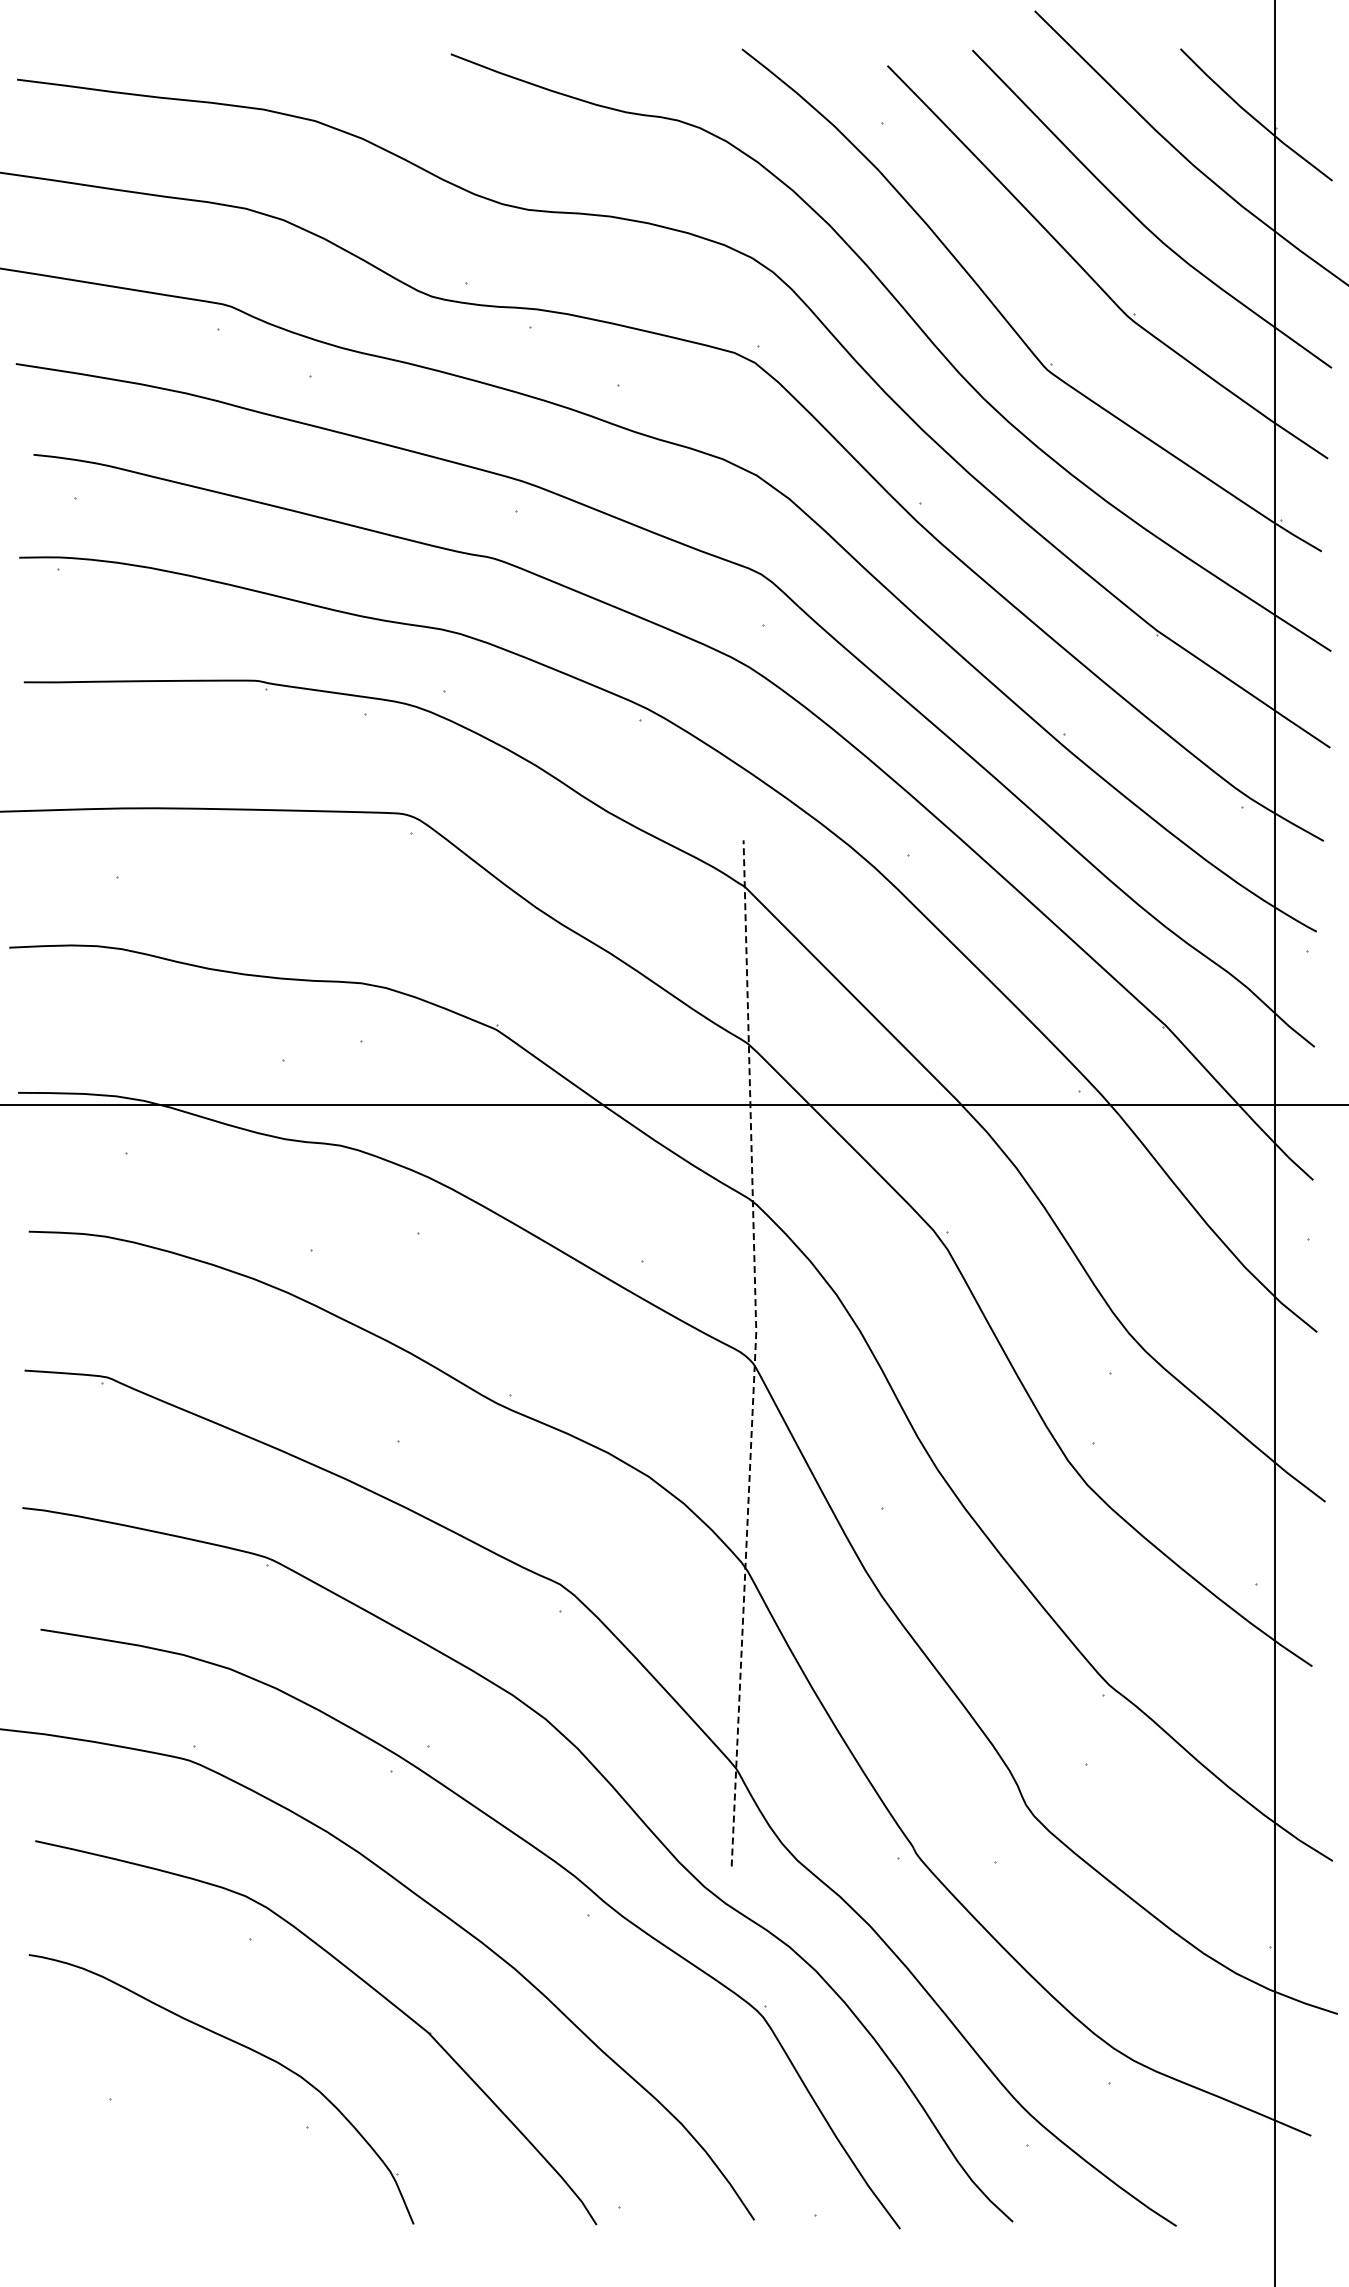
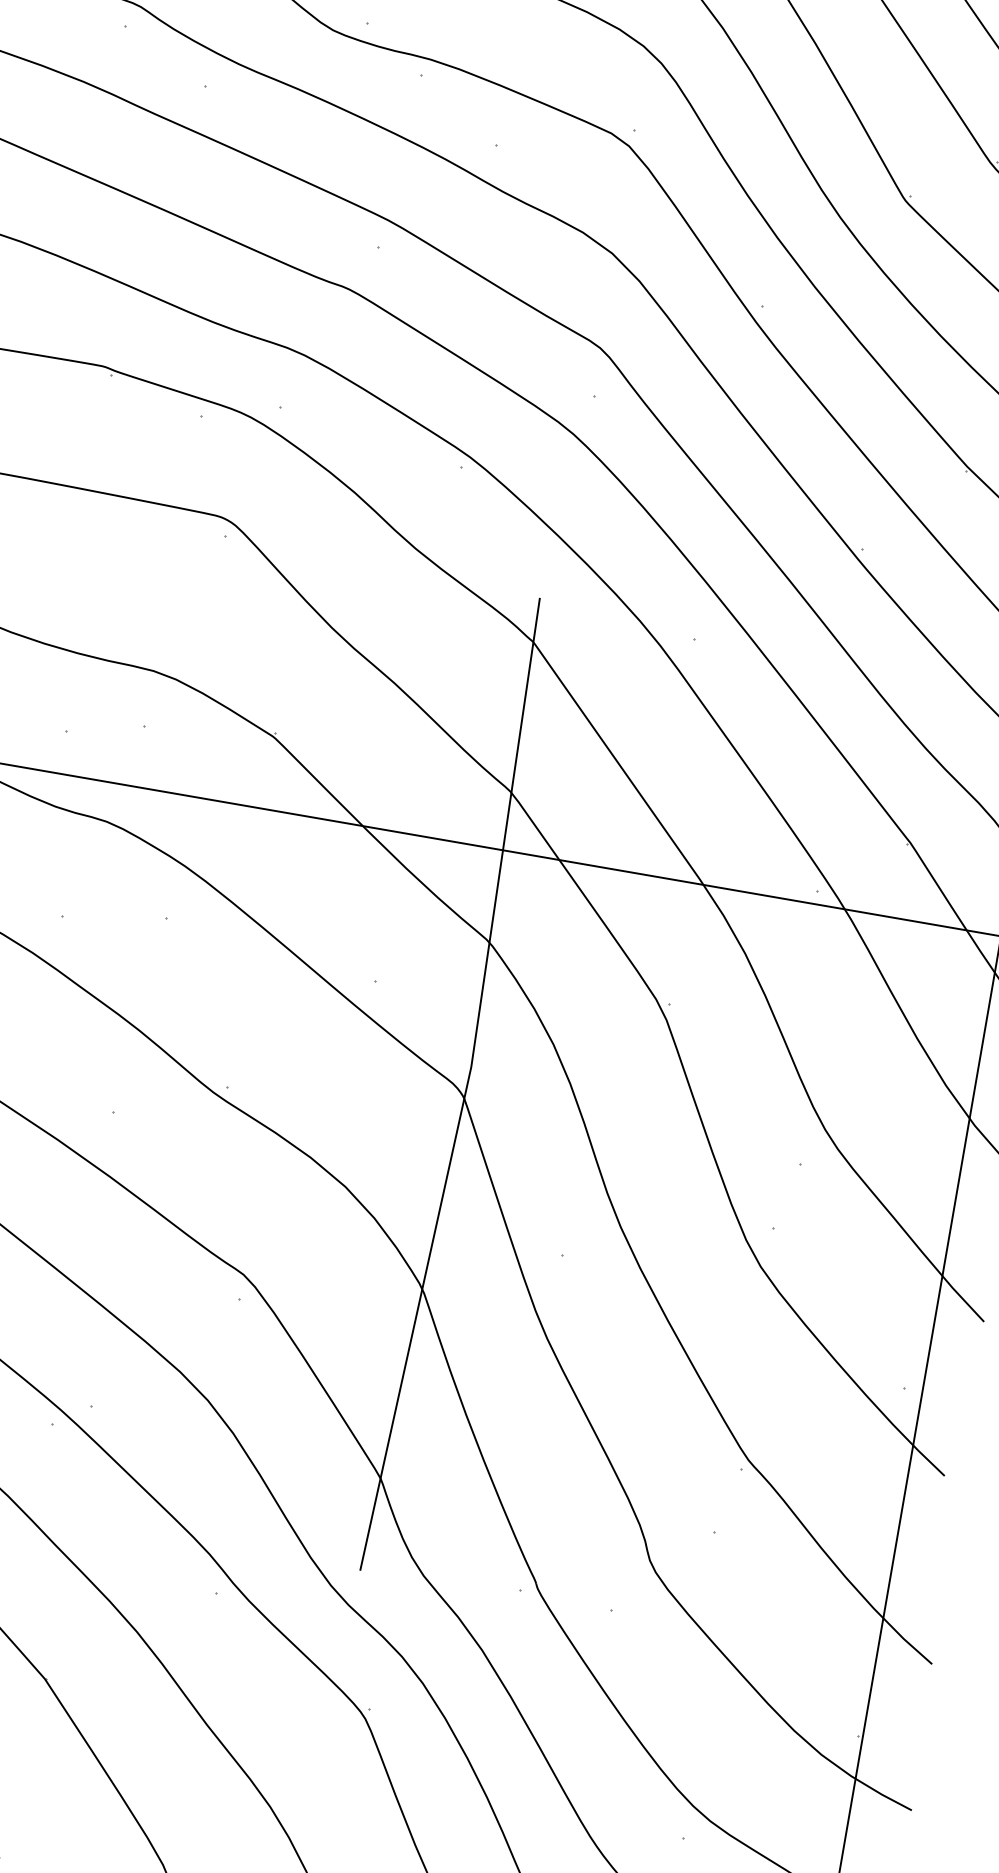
line: (755, 1352) -> (467, 1086), dashed -> solid

